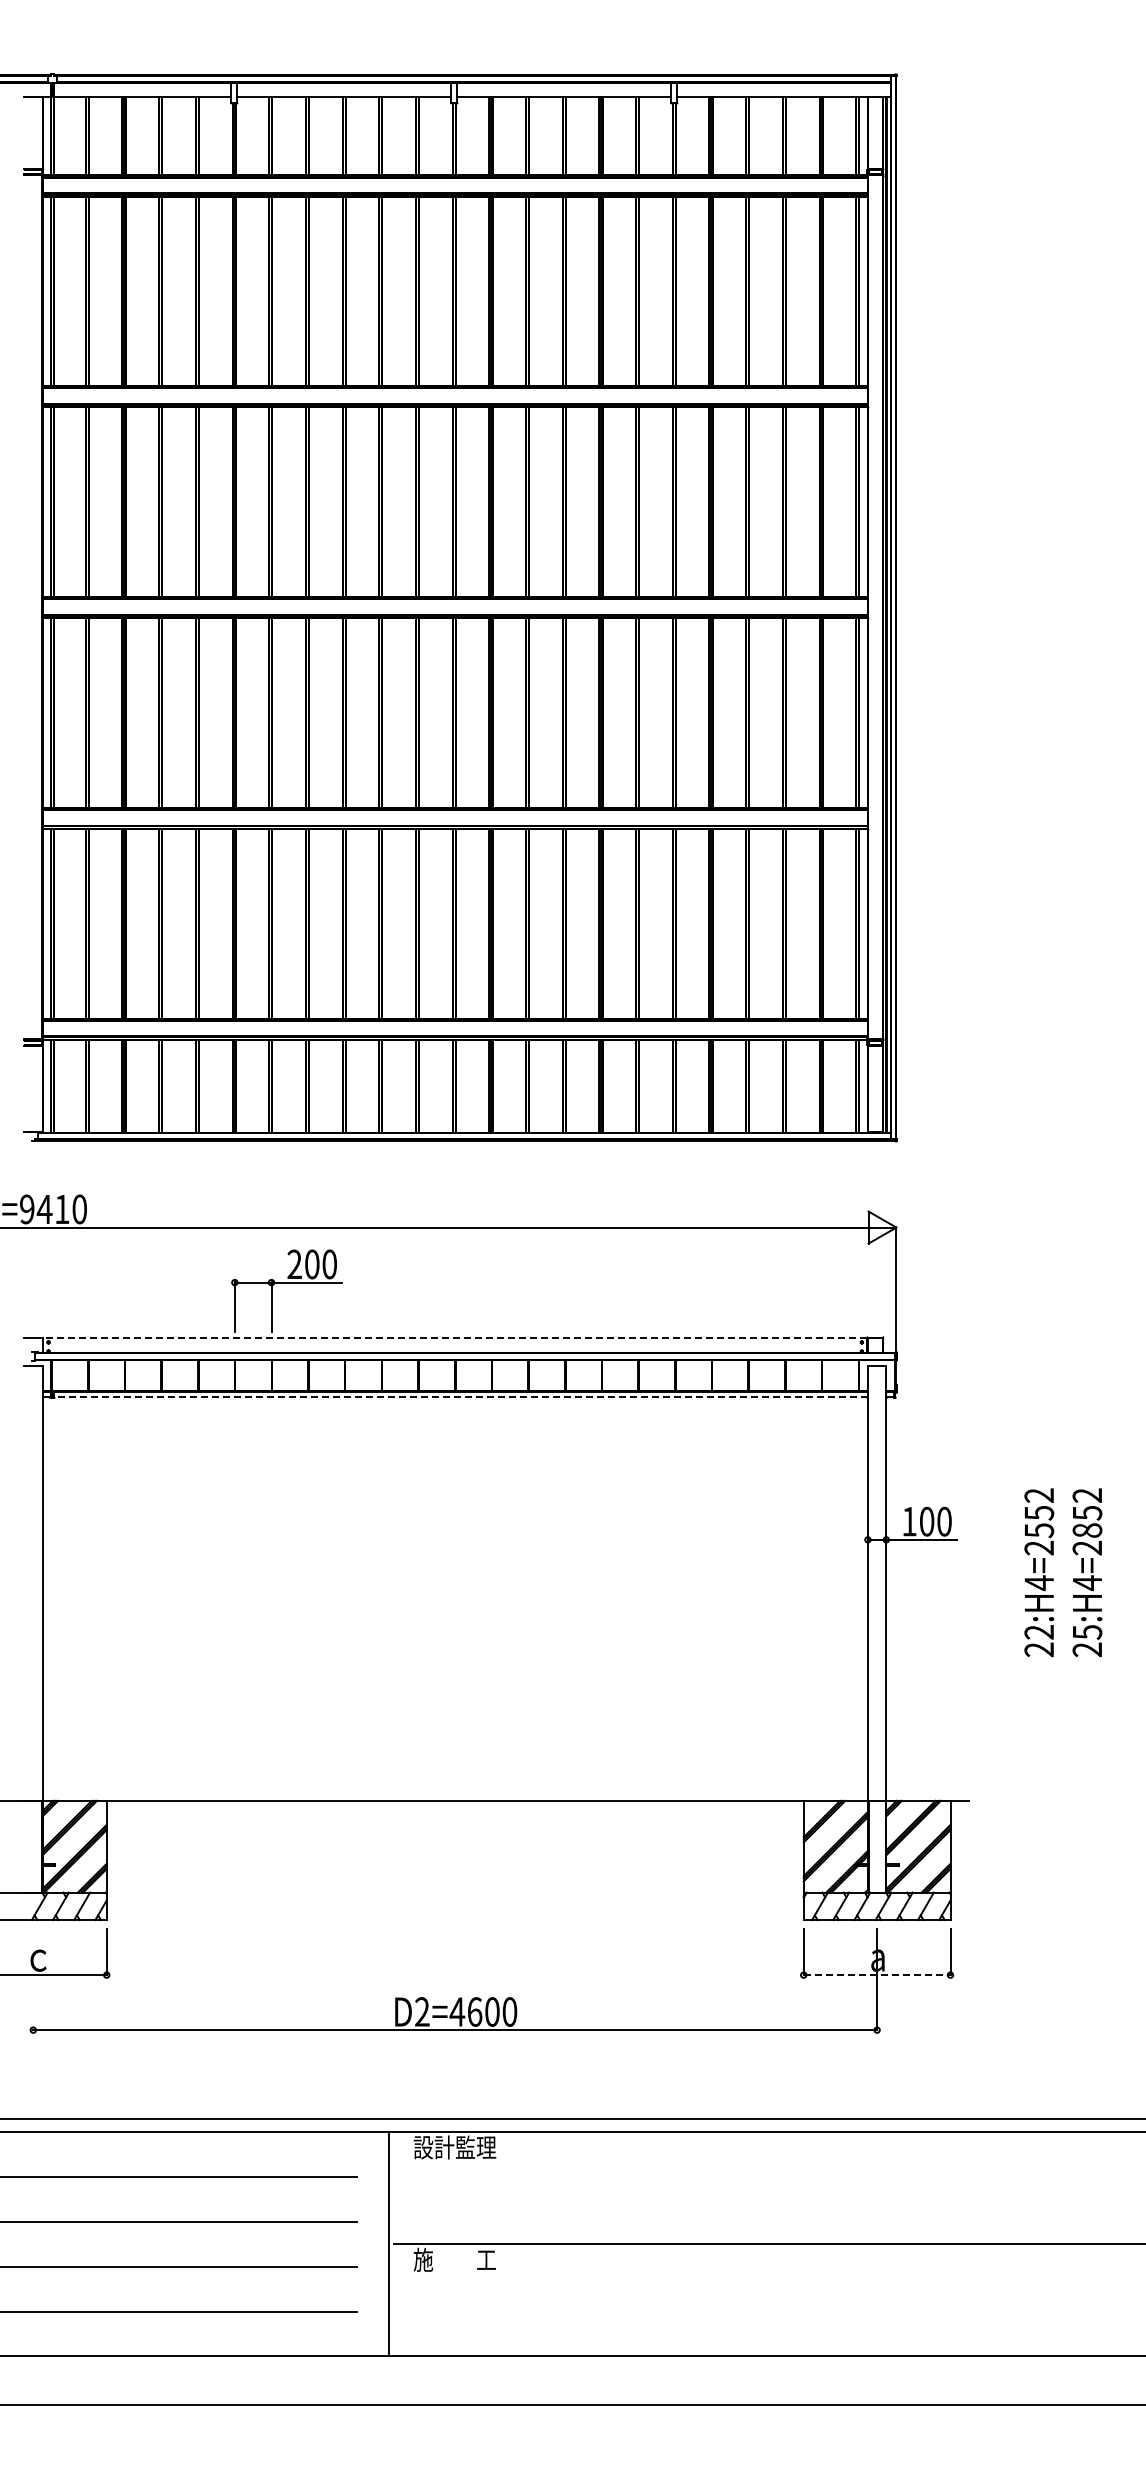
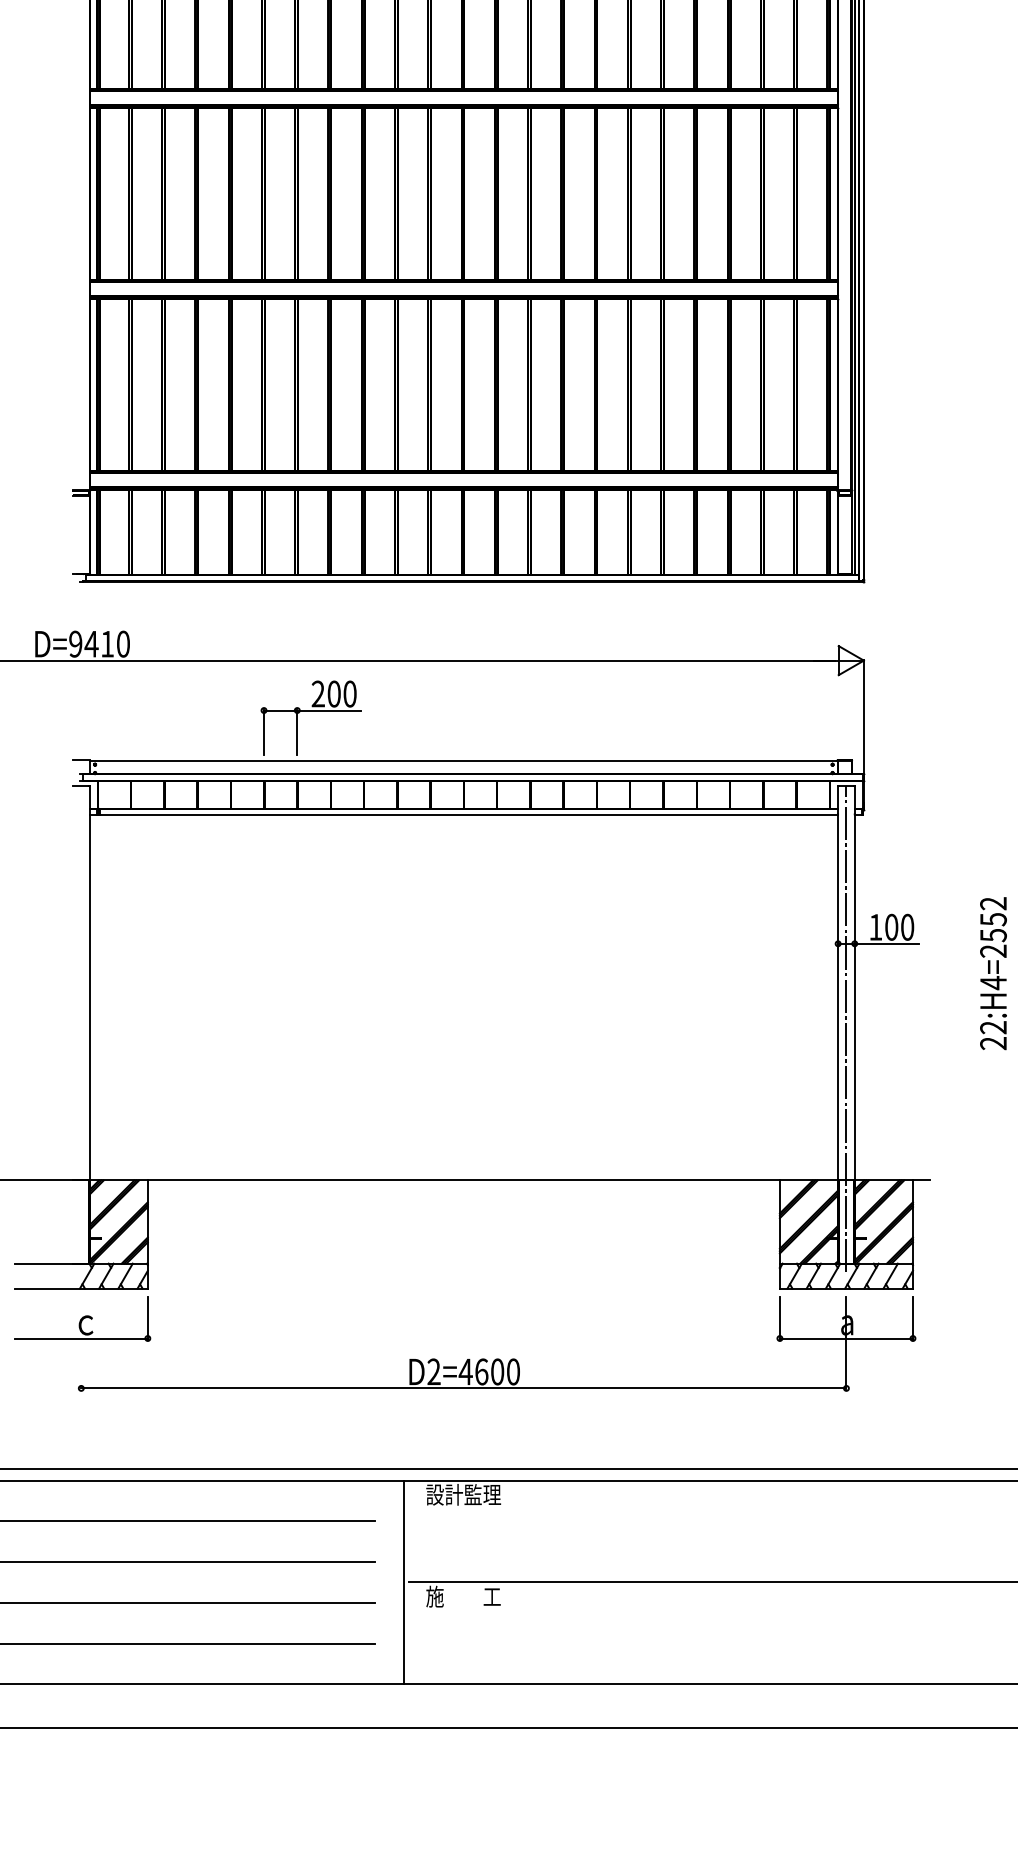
line: (454, 1338) -> (463, 761), dashed -> solid
line: (461, 1397) -> (469, 814), dashed -> solid
line: (877, 1633) -> (846, 1028), added
line: (877, 1975) -> (846, 1338), dashed -> solid

